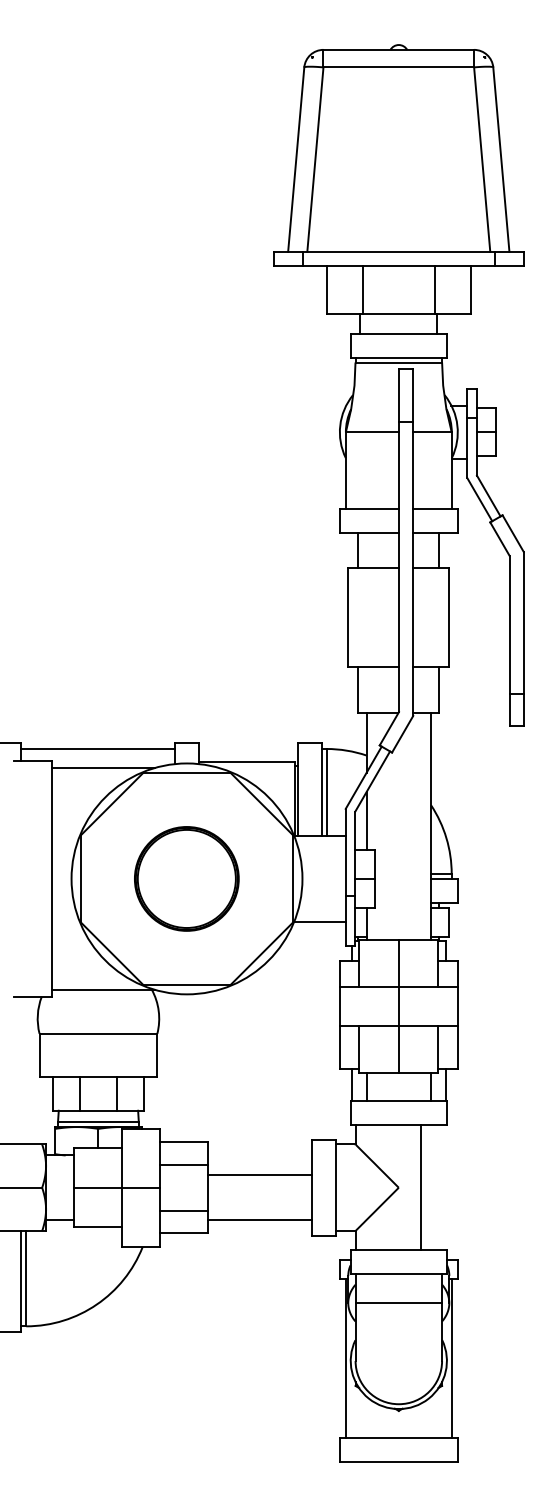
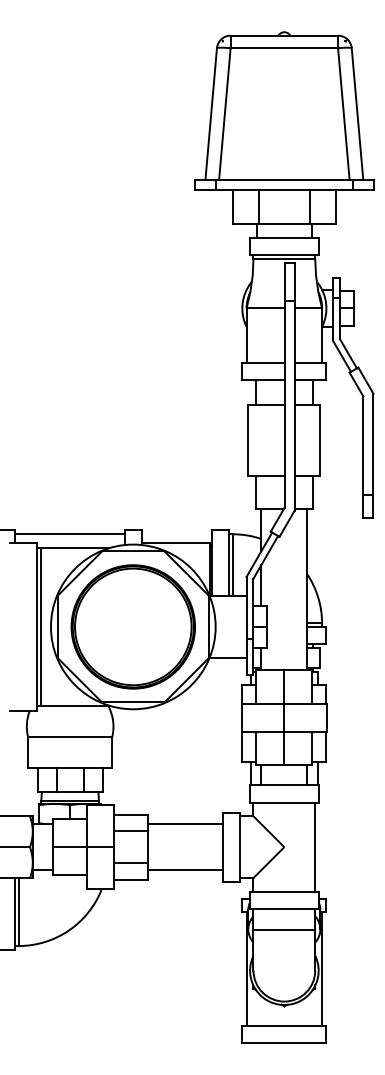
line: (56, 878) -> (40, 626), added
part: (185, 878) -> (132, 626), size x1.67
line: (258, 1175) -> (184, 824), moved
line: (421, 1186) -> (315, 846), moved

